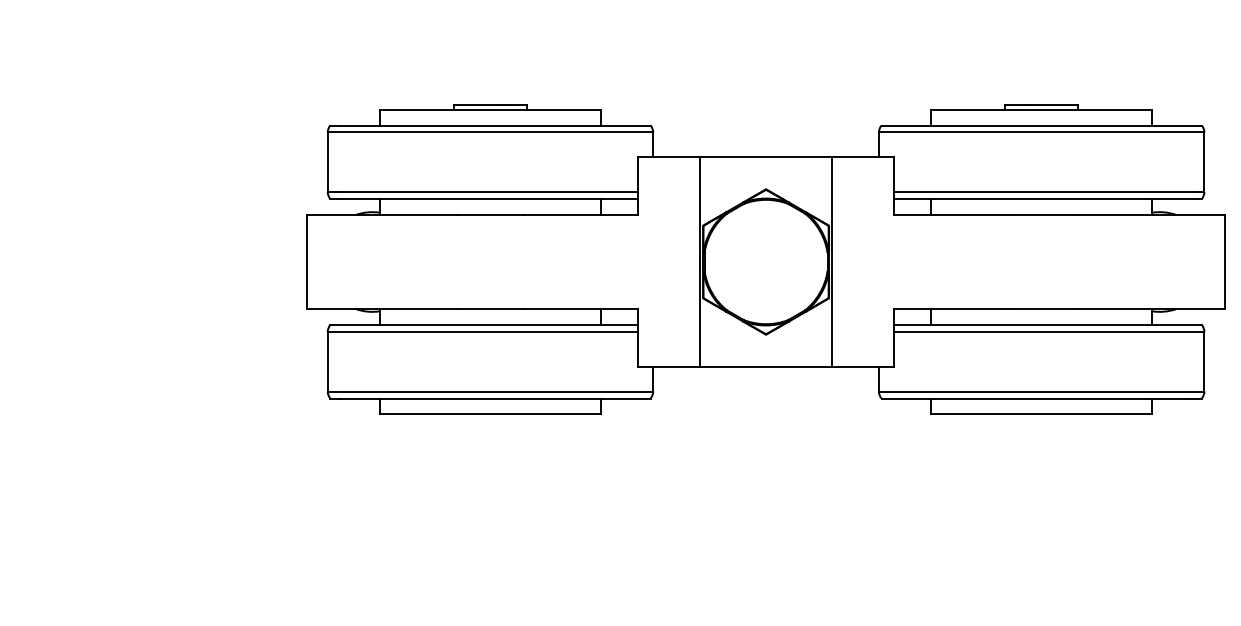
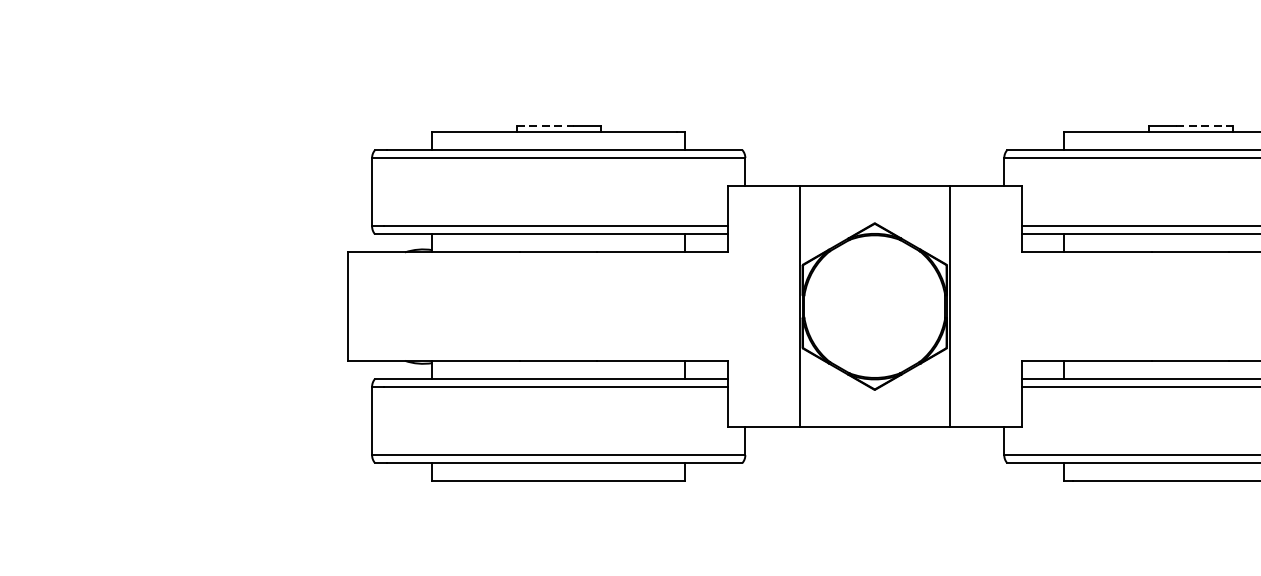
line: (478, 104) -> (544, 125), solid -> dashed
line: (1053, 104) -> (1204, 125), solid -> dashed

